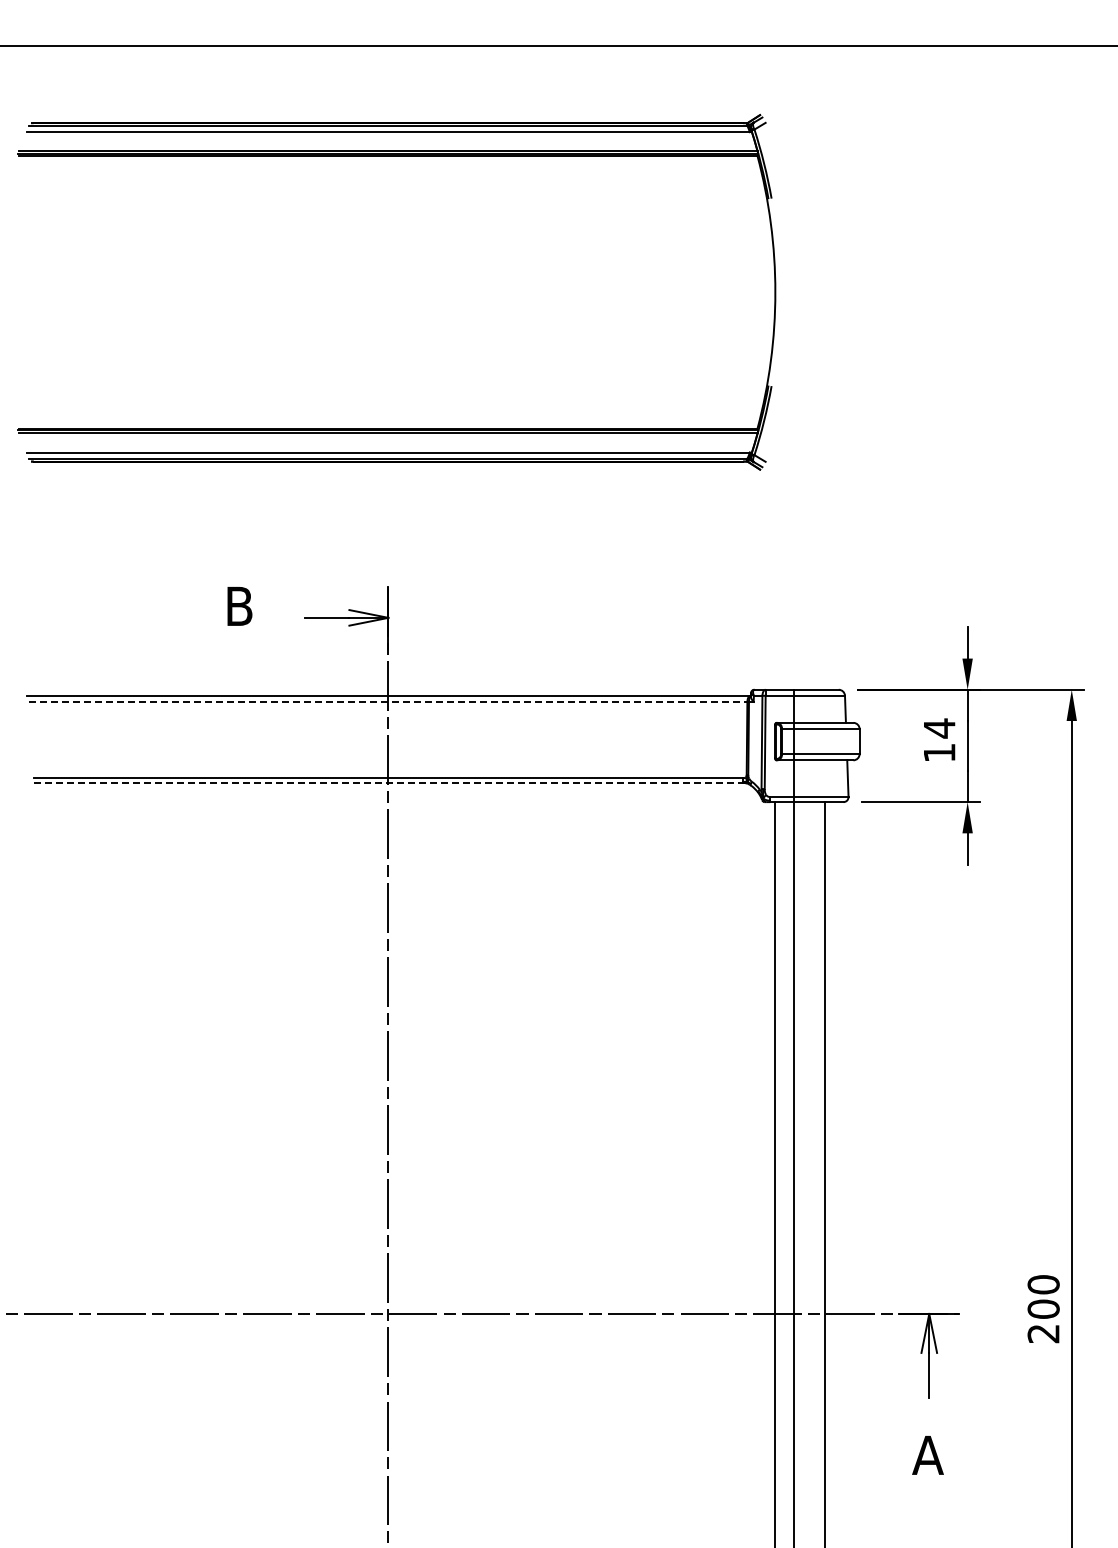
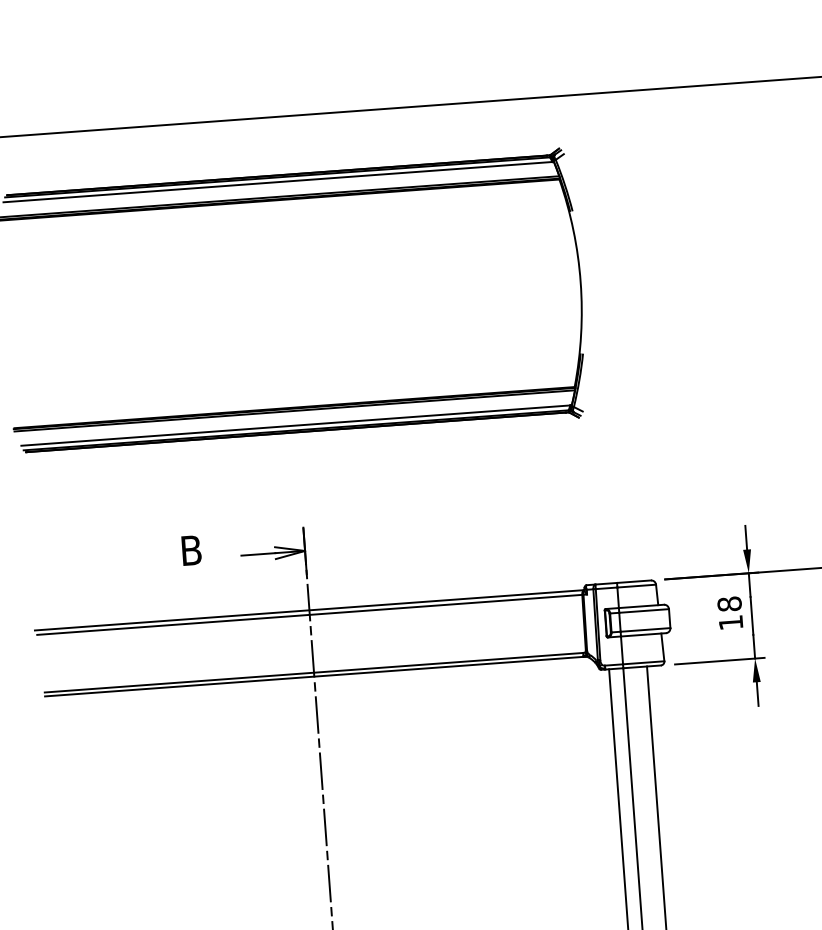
line: (388, 702) -> (309, 615), dashed -> solid
text: (939, 728) -> (729, 604), 14 -> 18
line: (388, 783) -> (314, 676), dashed -> solid

